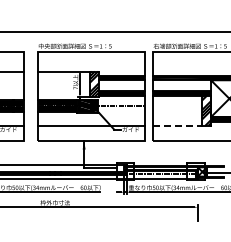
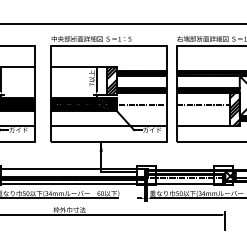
line: (177, 106) -> (203, 104), added
line: (178, 125) -> (204, 125), dashed -> solid

